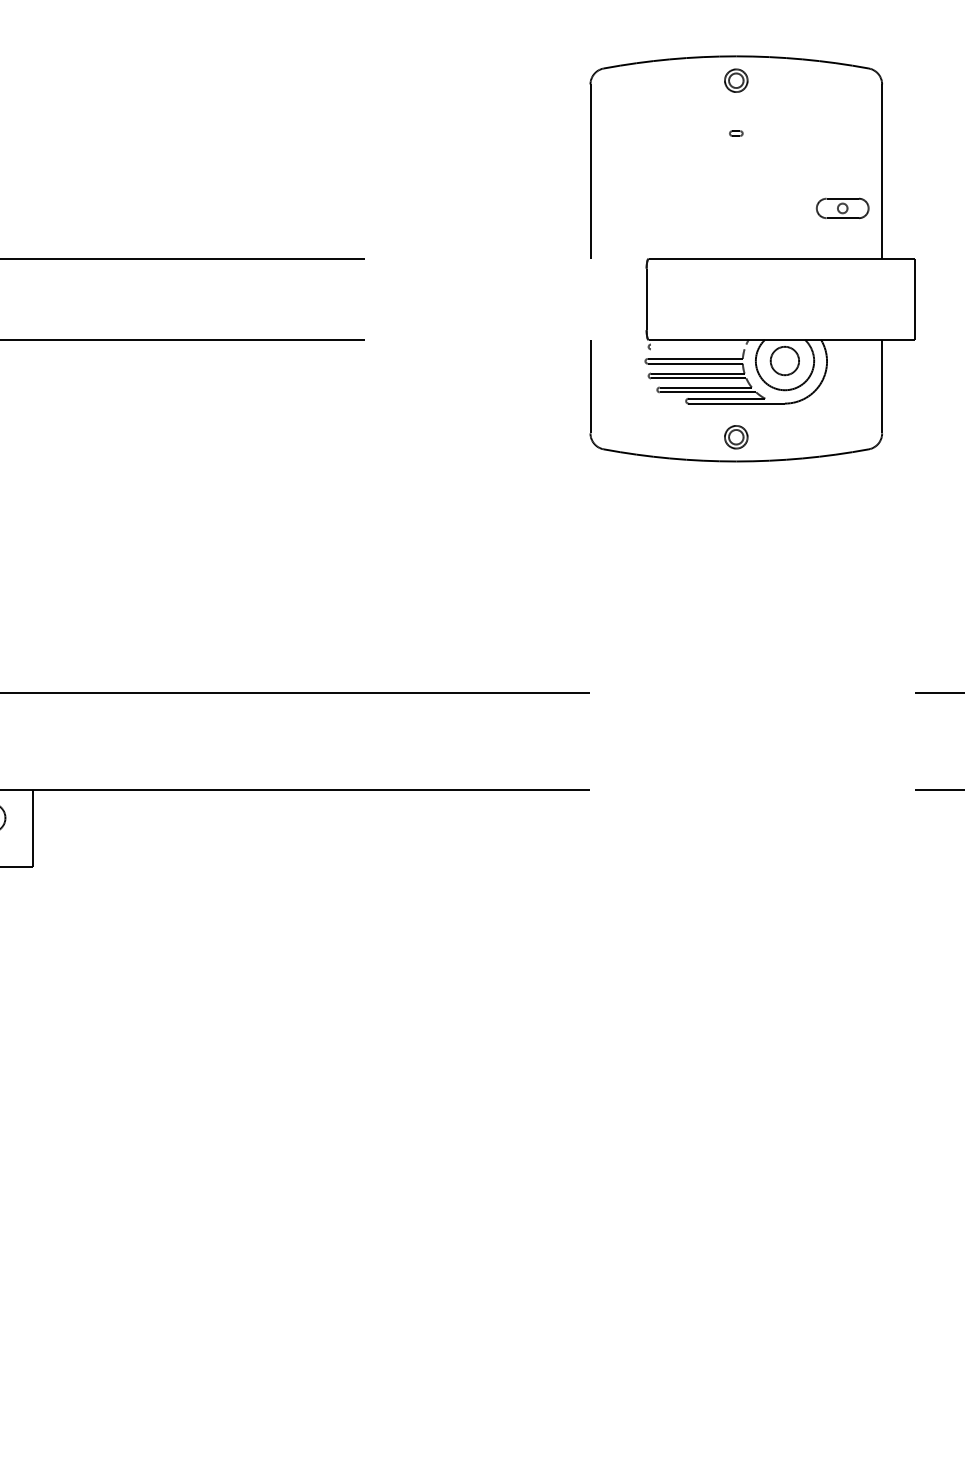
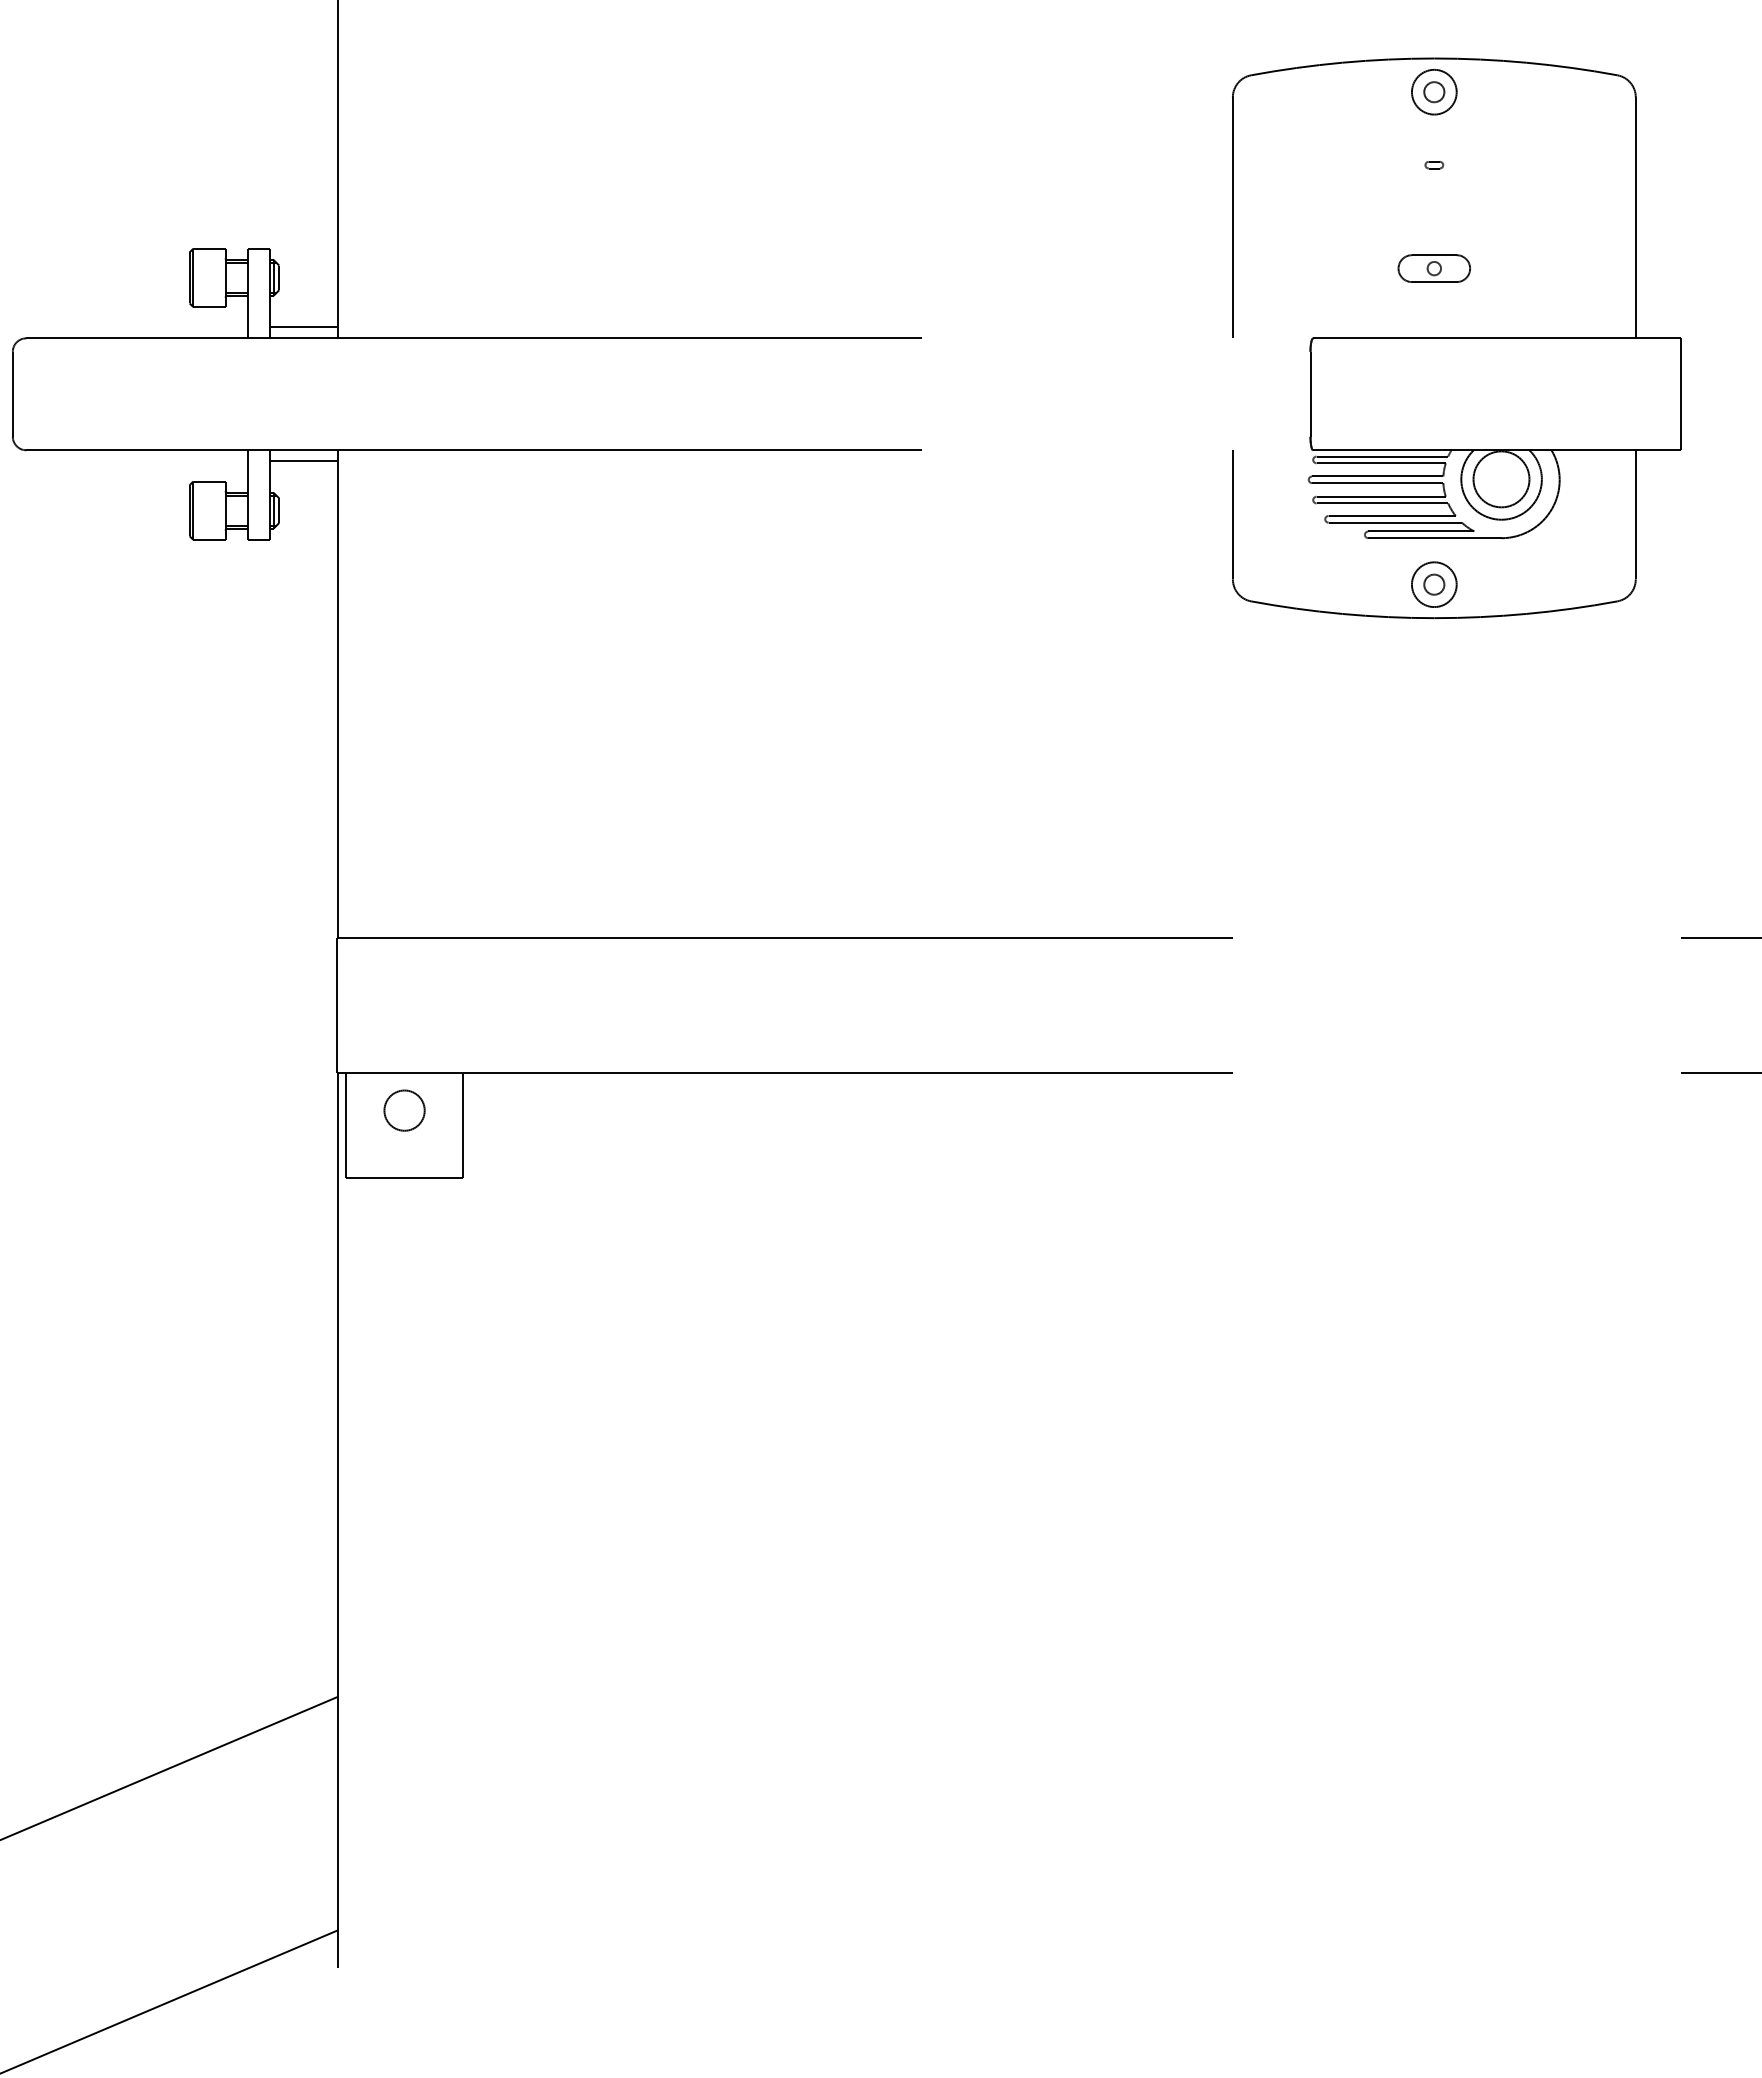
circle: (735, 80) -> (1433, 91), size x1.43
part: (842, 208) -> (1433, 268), moved
line: (698, 344) -> (1382, 456), added
line: (697, 349) -> (1380, 463), added
circle: (784, 361) -> (1501, 479), size x1.43
circle: (735, 437) -> (1433, 584), size x1.43

